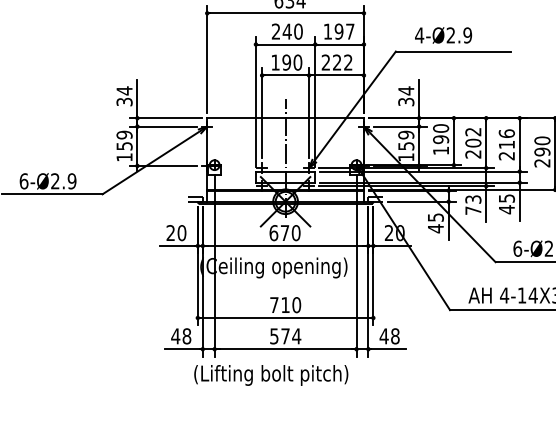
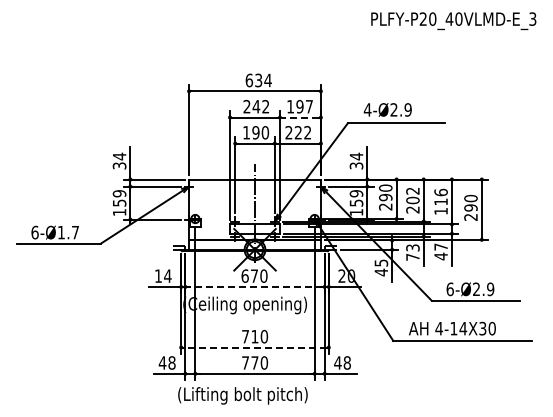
text: (298, 31) -> (265, 106), 240 -> 242
line: (338, 44) -> (299, 117), solid -> dashed
text: (440, 150) -> (385, 206), 190 -> 290
text: (506, 156) -> (440, 211), 216 -> 116
text: (63, 181) -> (68, 232), 6-Ø2.9 -> 6-Ø1.7
text: (506, 197) -> (440, 246), 45 -> 47
text: (176, 232) -> (163, 275), 20 -> 14
line: (286, 245) -> (255, 286), solid -> dashed
line: (286, 317) -> (255, 347), solid -> dashed
text: (286, 335) -> (255, 362), 574 -> 770

